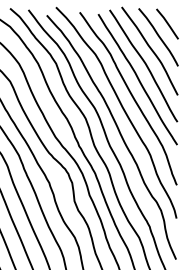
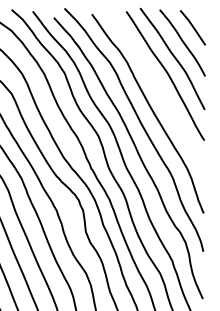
curve: (137, 79) -> (158, 91), removed

